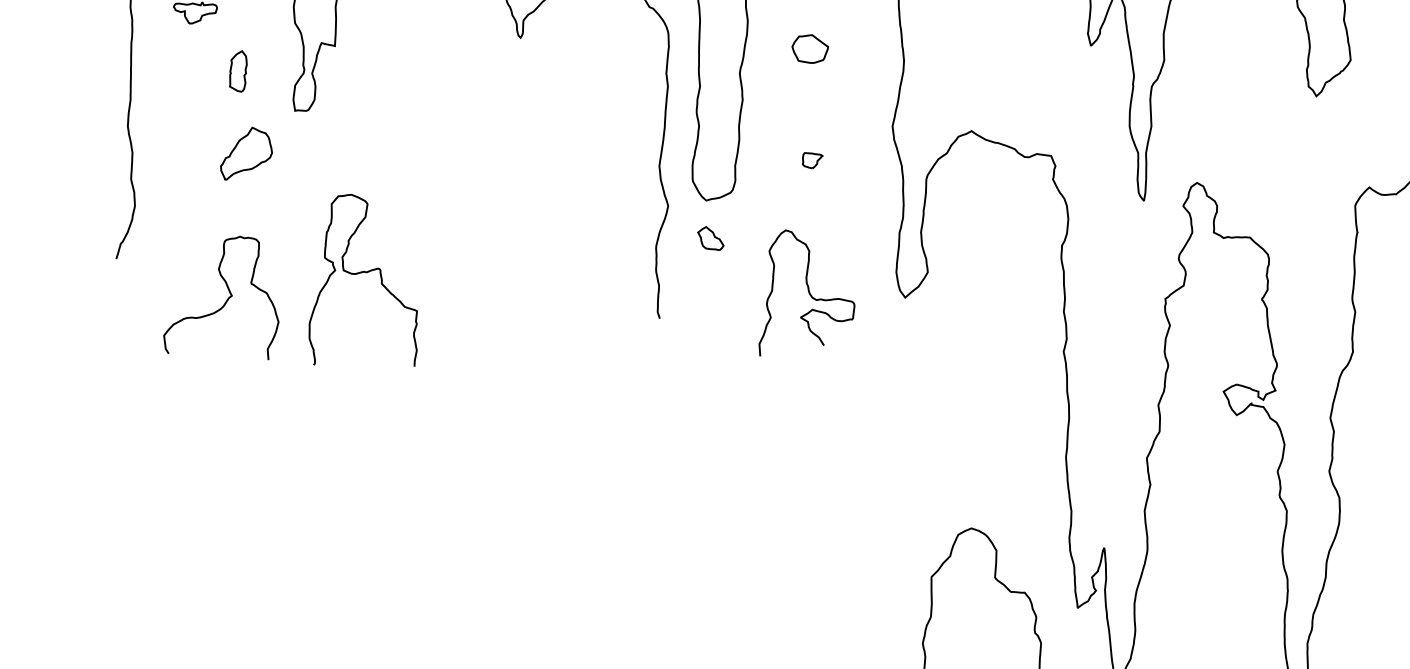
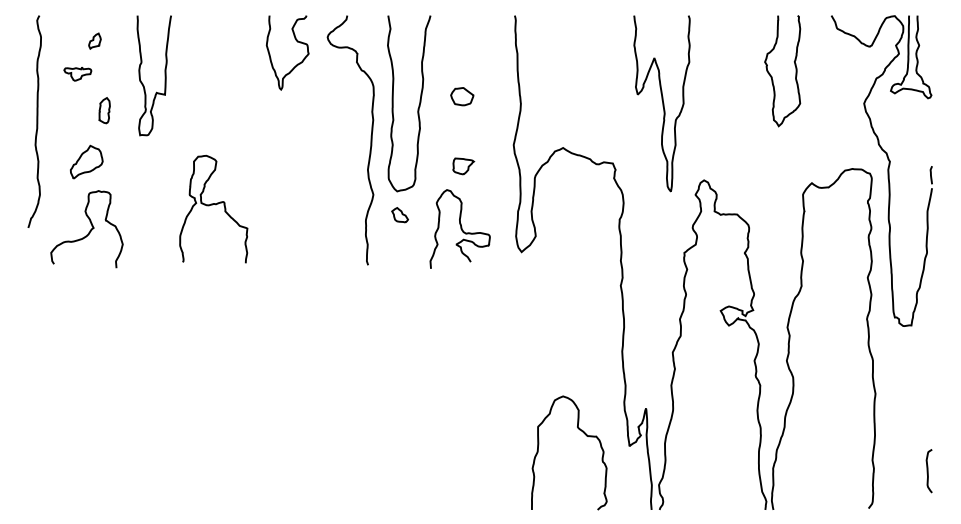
part: (246, 152) -> (86, 161), moved
part: (812, 160) -> (463, 166), size x1.67
curve: (361, 274) -> (212, 205), moved
curve: (807, 291) -> (460, 228), moved
curve: (225, 299) -> (89, 230), moved

